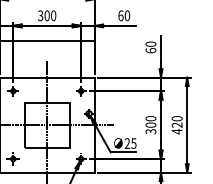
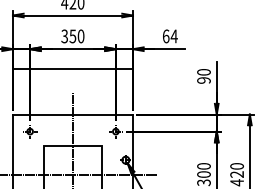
text: (46, 15) -> (72, 36), 300 -> 350
text: (127, 15) -> (174, 36), 60 -> 64
text: (150, 50) -> (203, 80), 60 -> 90

